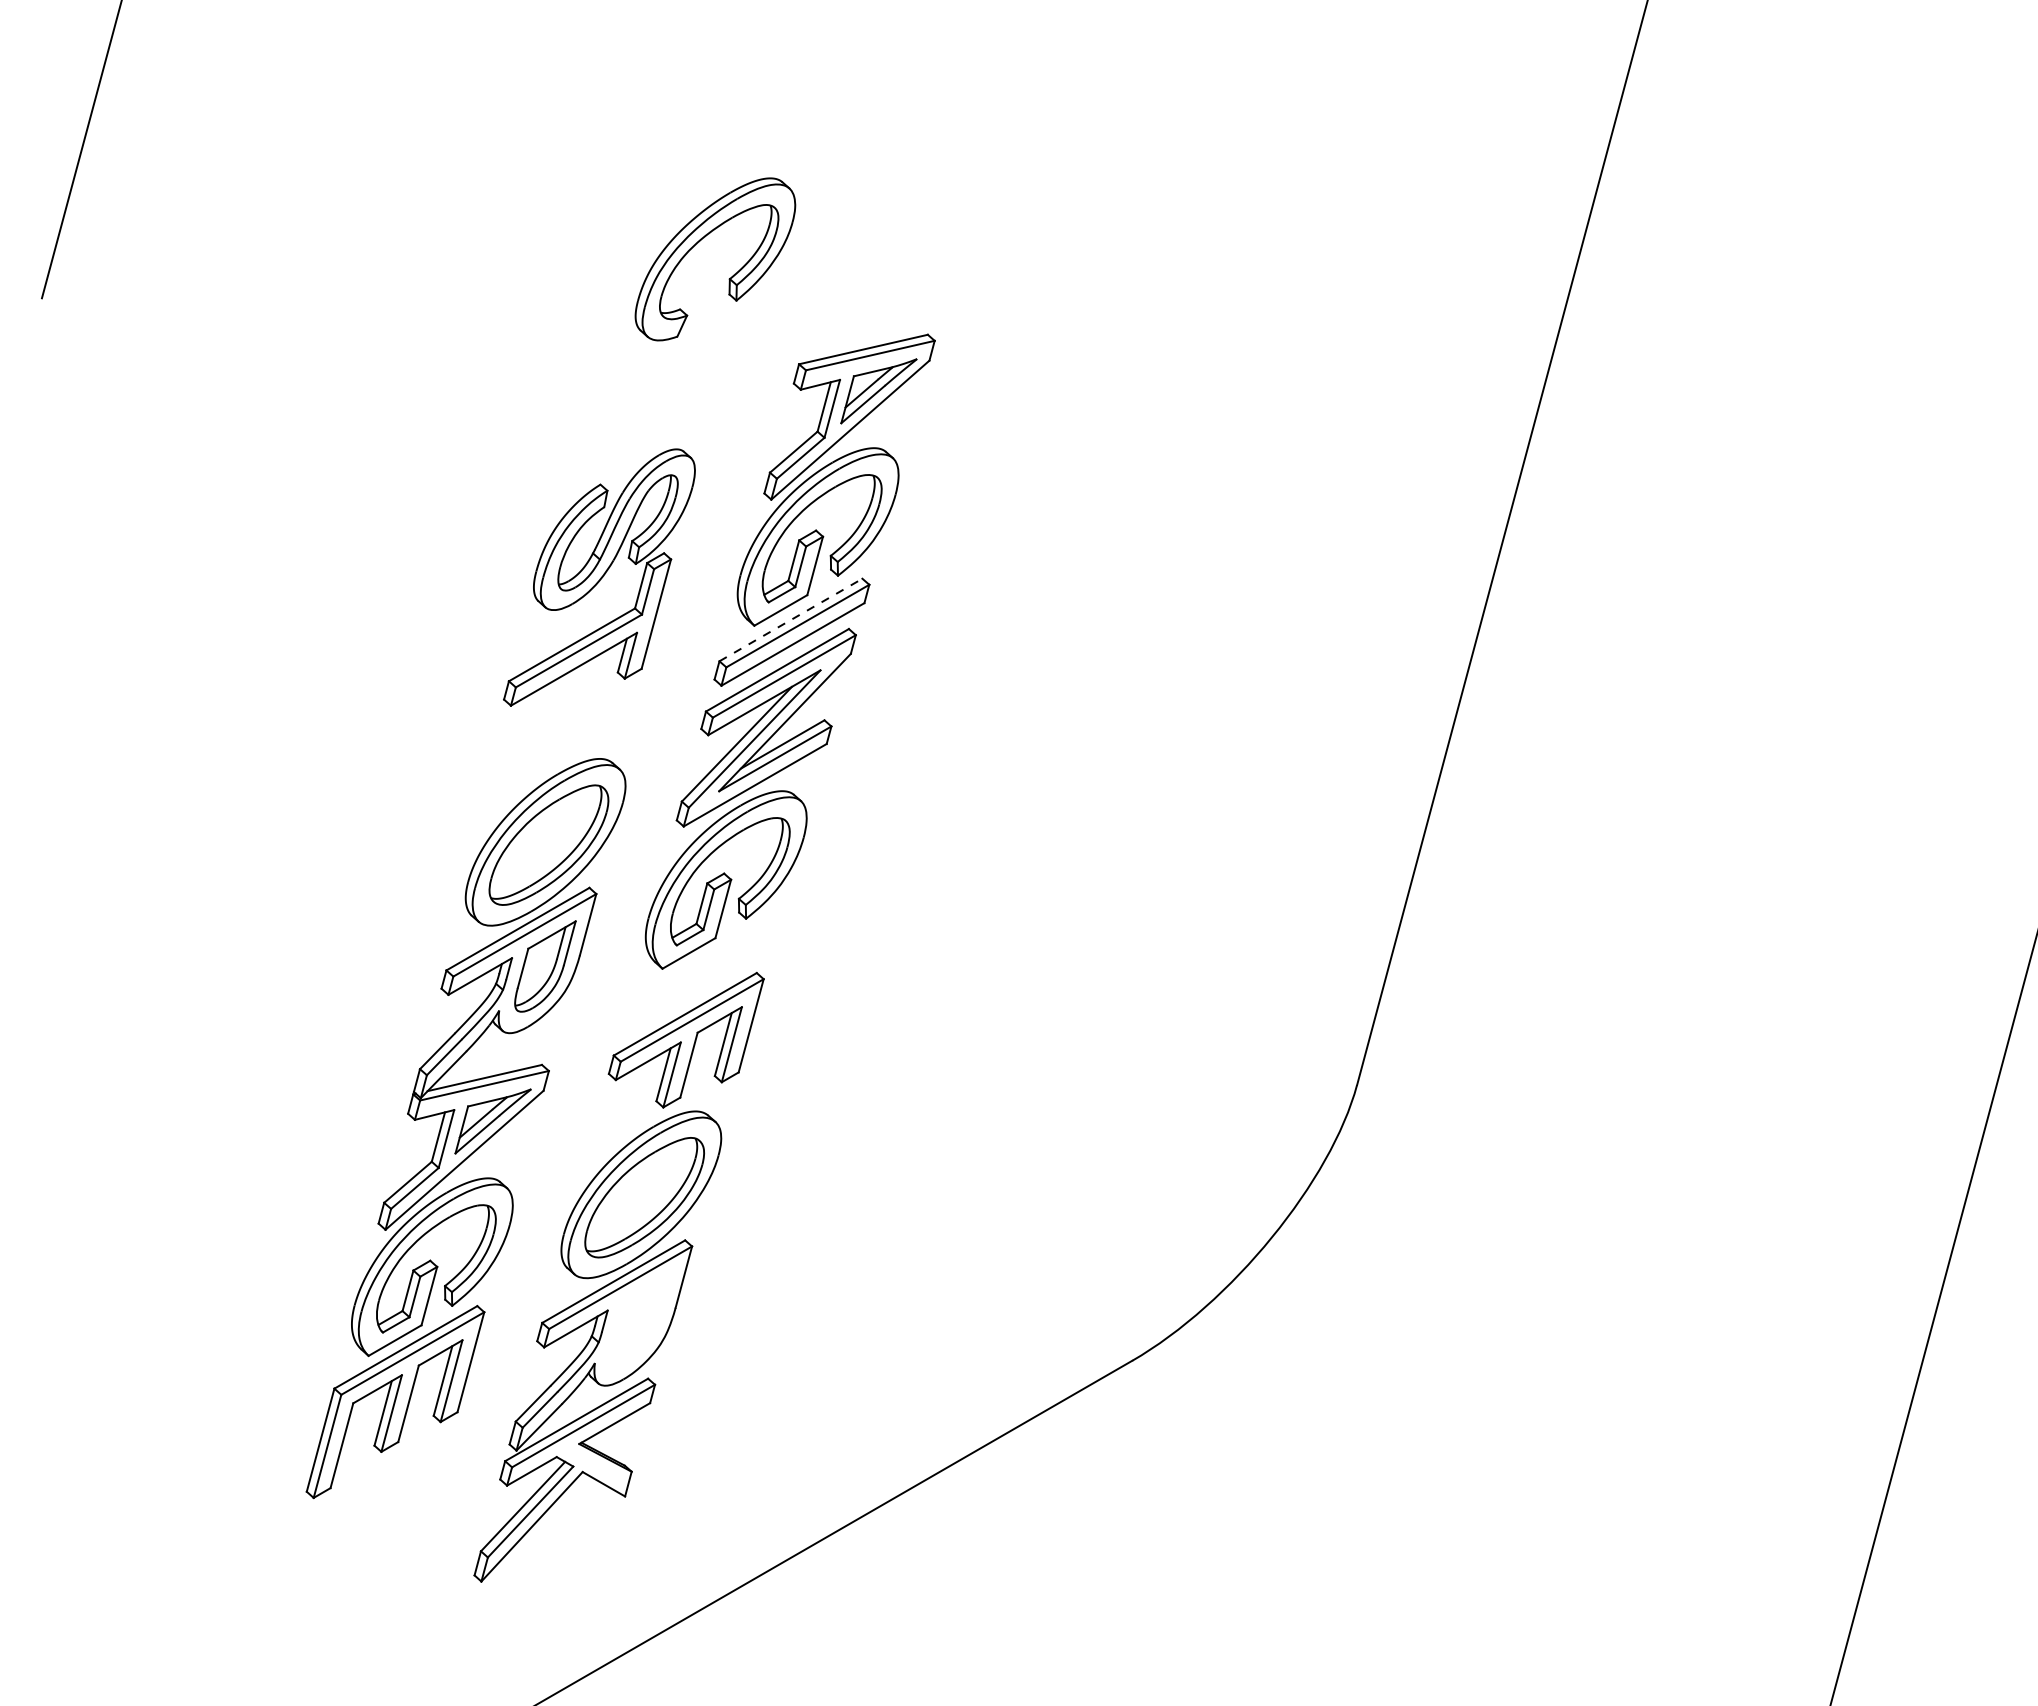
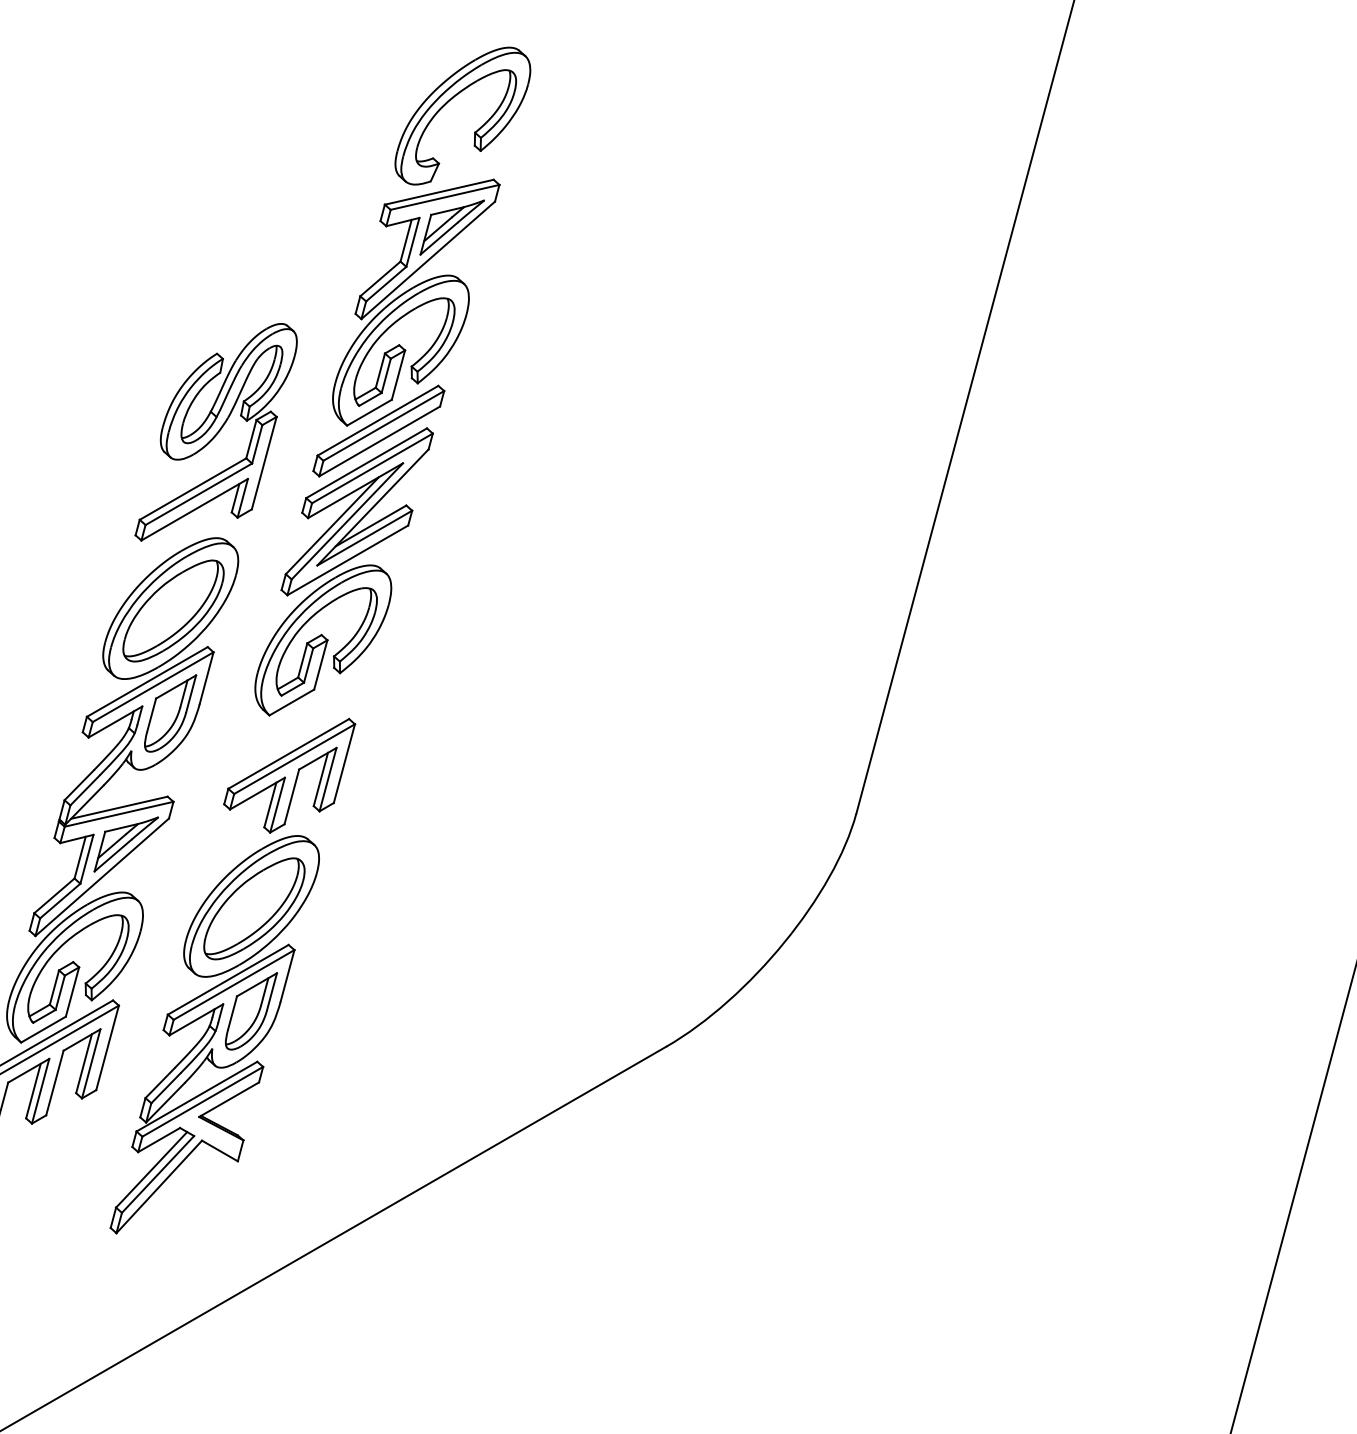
part: (699, 242) -> (449, 101), moved
part: (599, 577) -> (216, 432), moved
line: (790, 620) -> (377, 421), dashed -> solid
part: (641, 1318) -> (251, 1010), added

